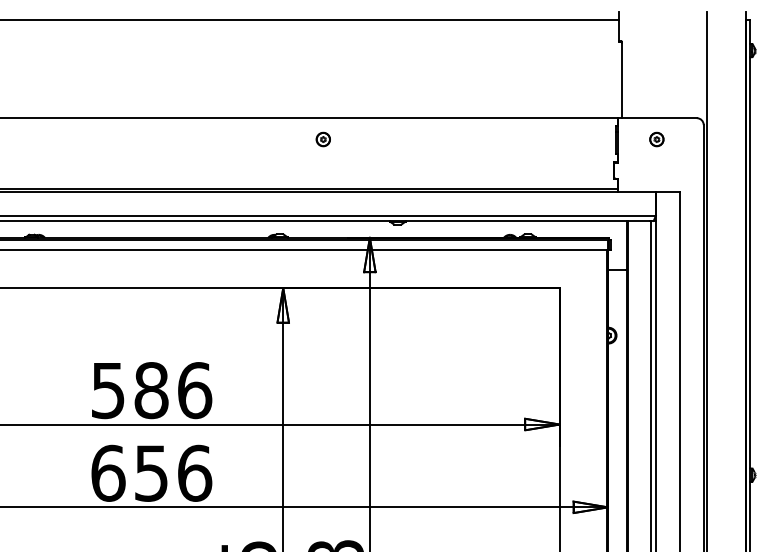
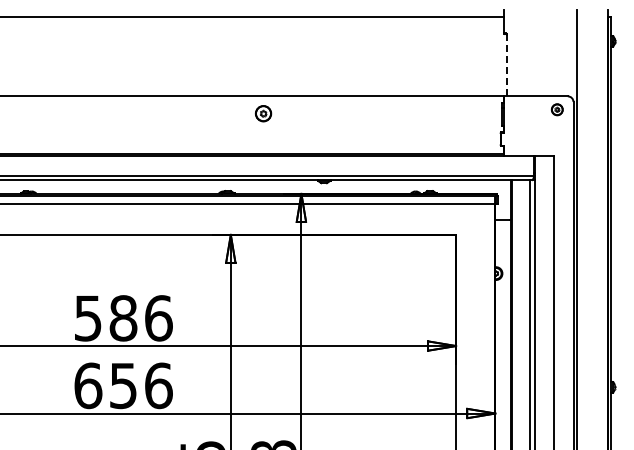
line: (621, 80) -> (506, 65), solid -> dashed
part: (323, 139) -> (263, 113), size x1.4
part: (655, 139) -> (556, 109), moved

